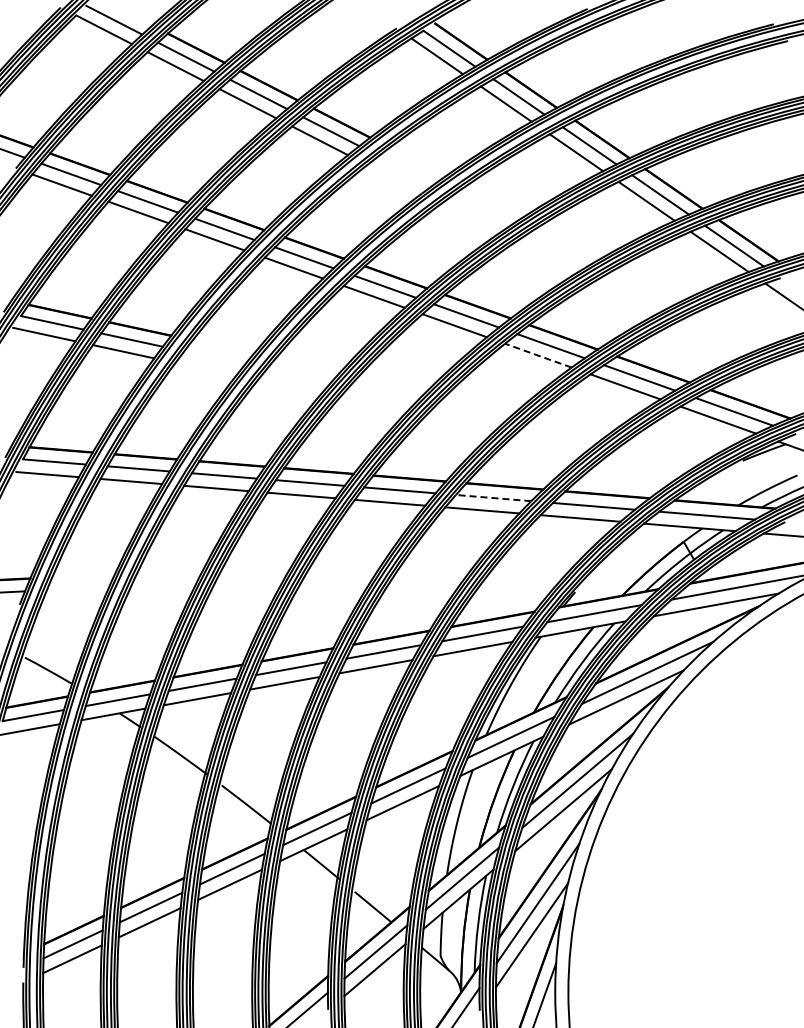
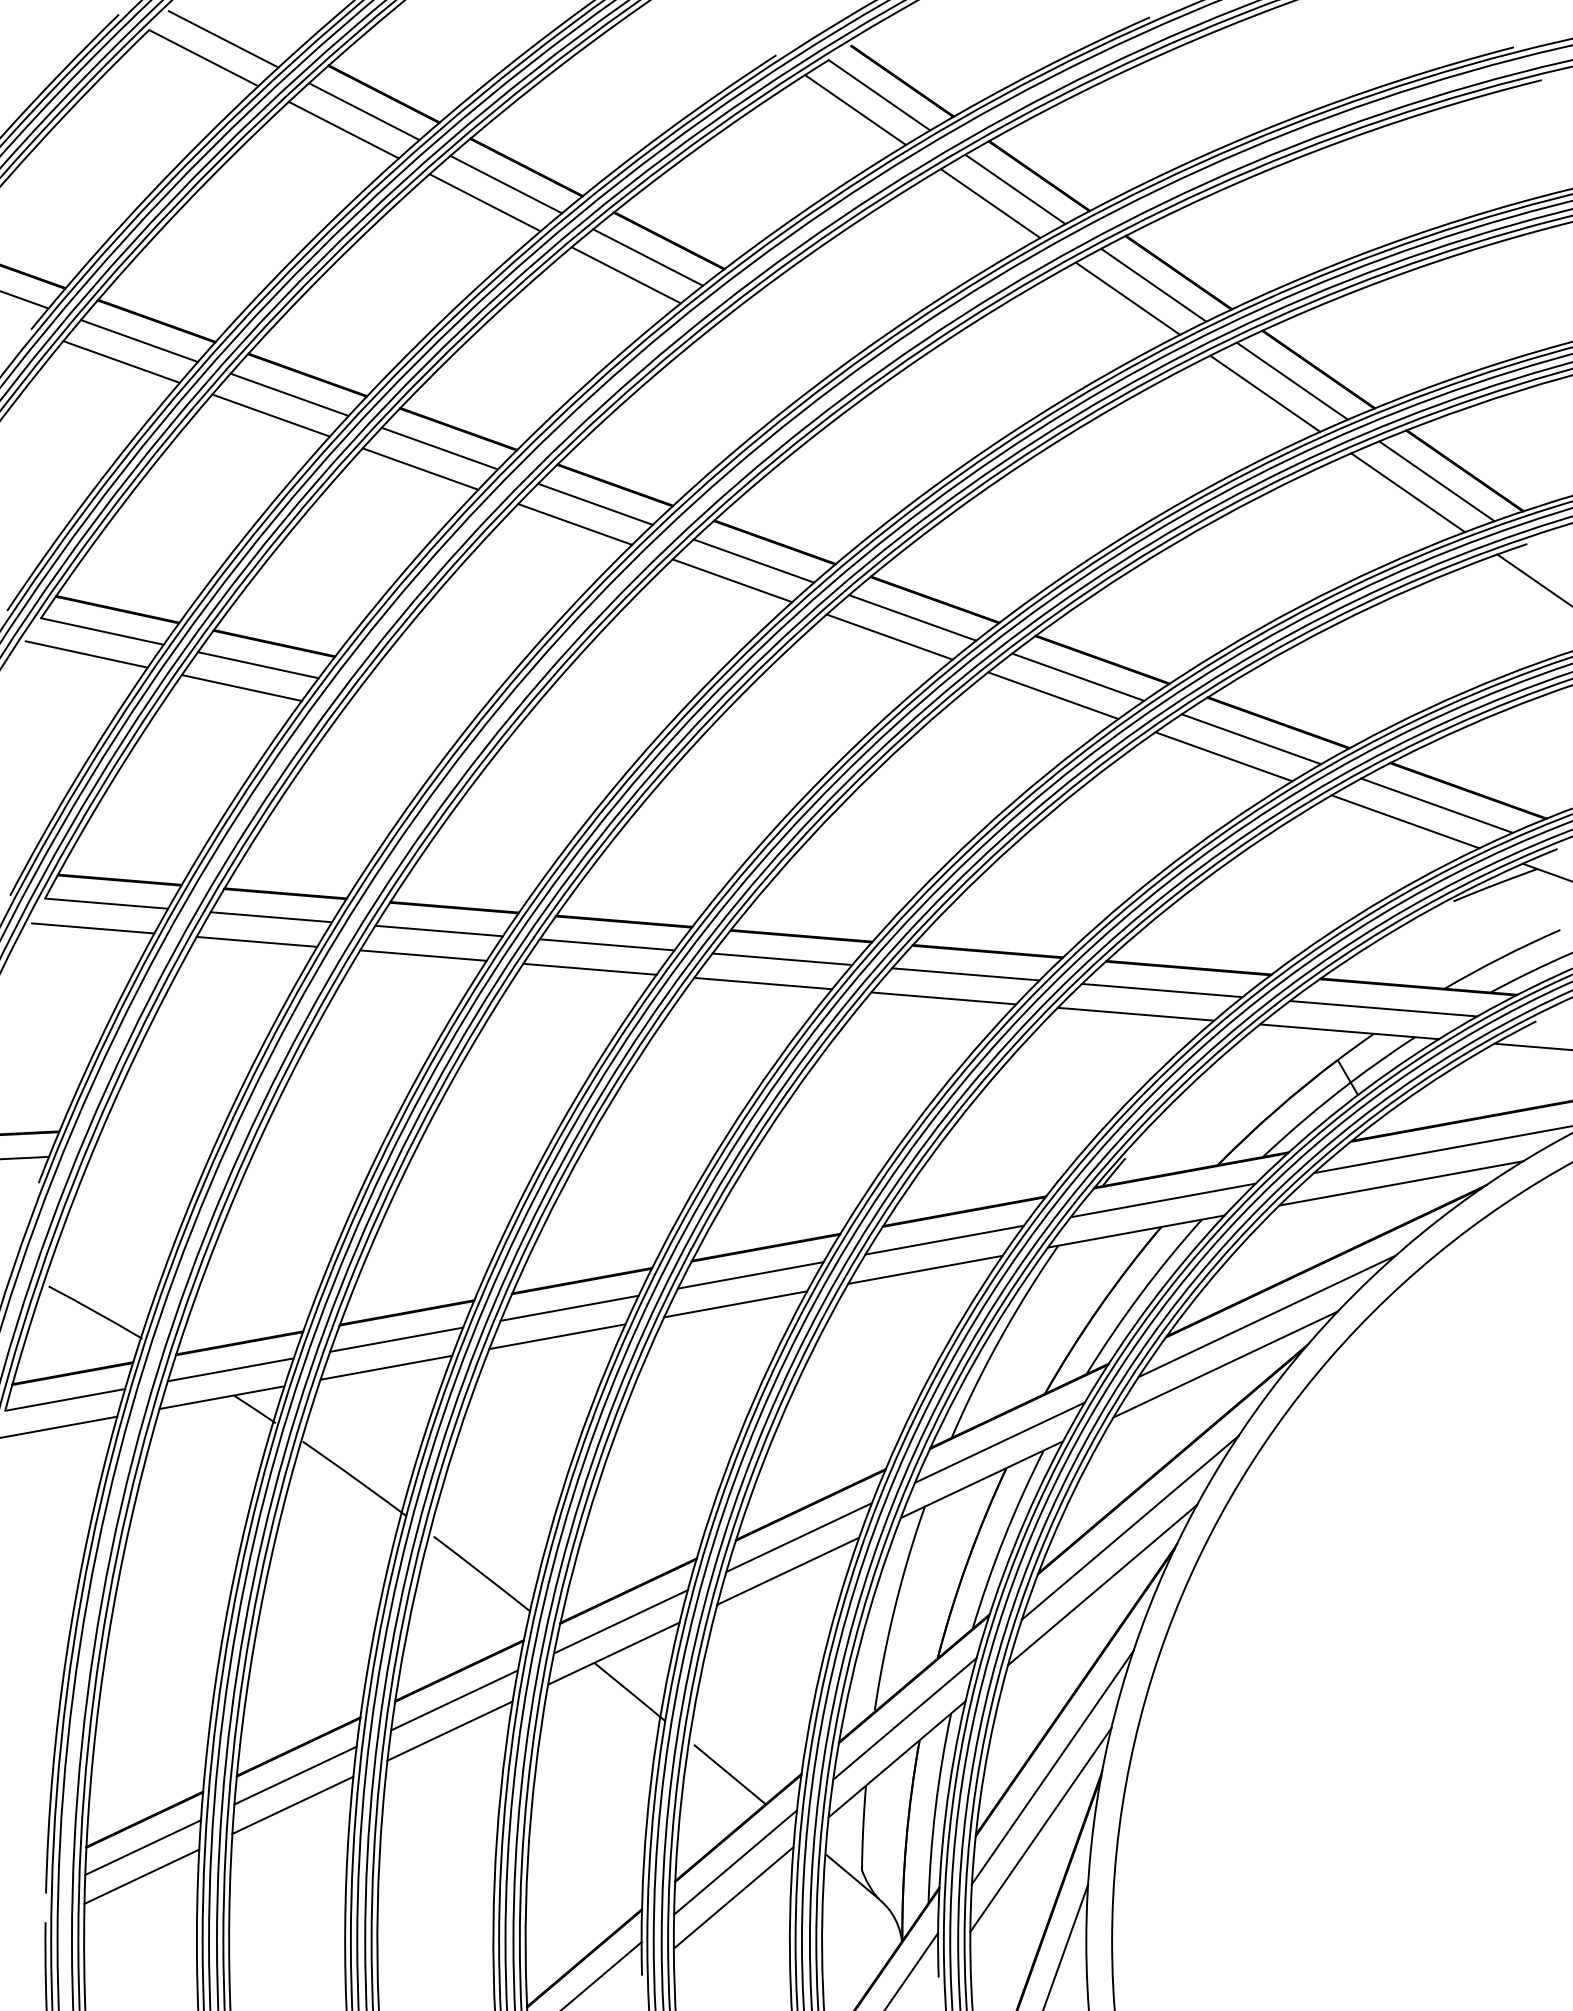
line: (537, 355) -> (1051, 695), dashed -> solid
line: (493, 498) -> (965, 975), dashed -> solid

